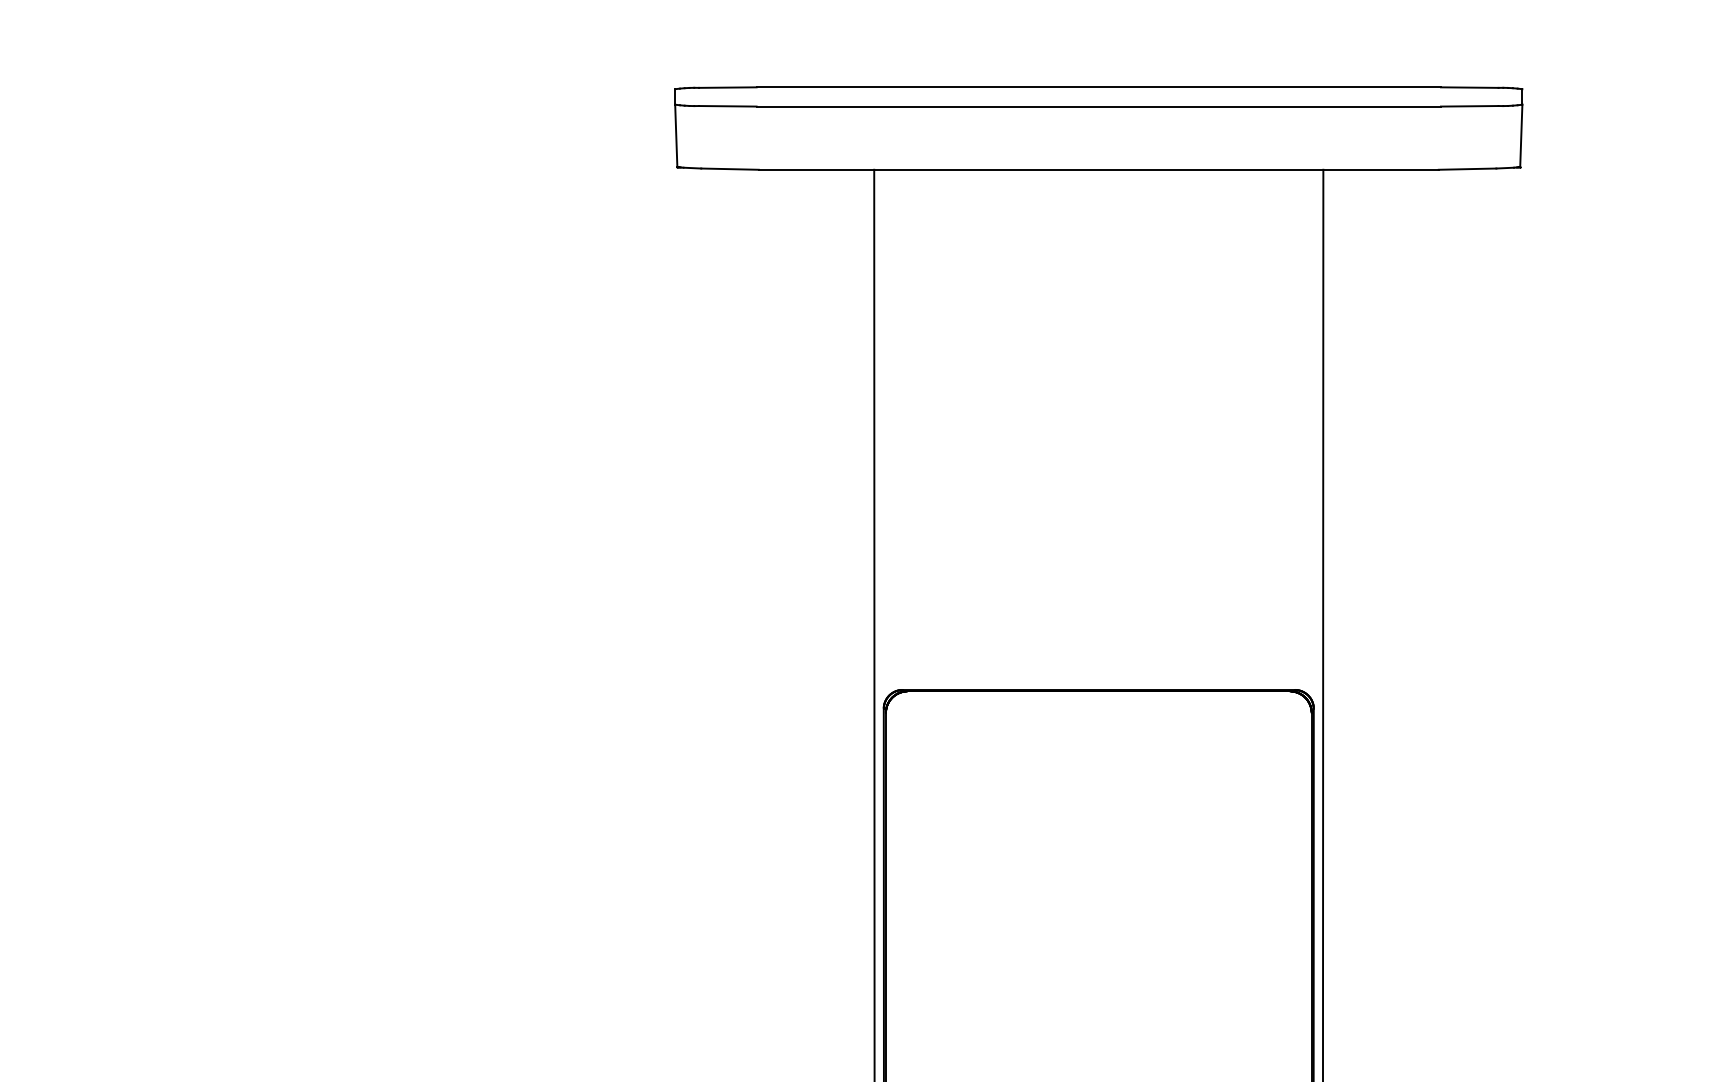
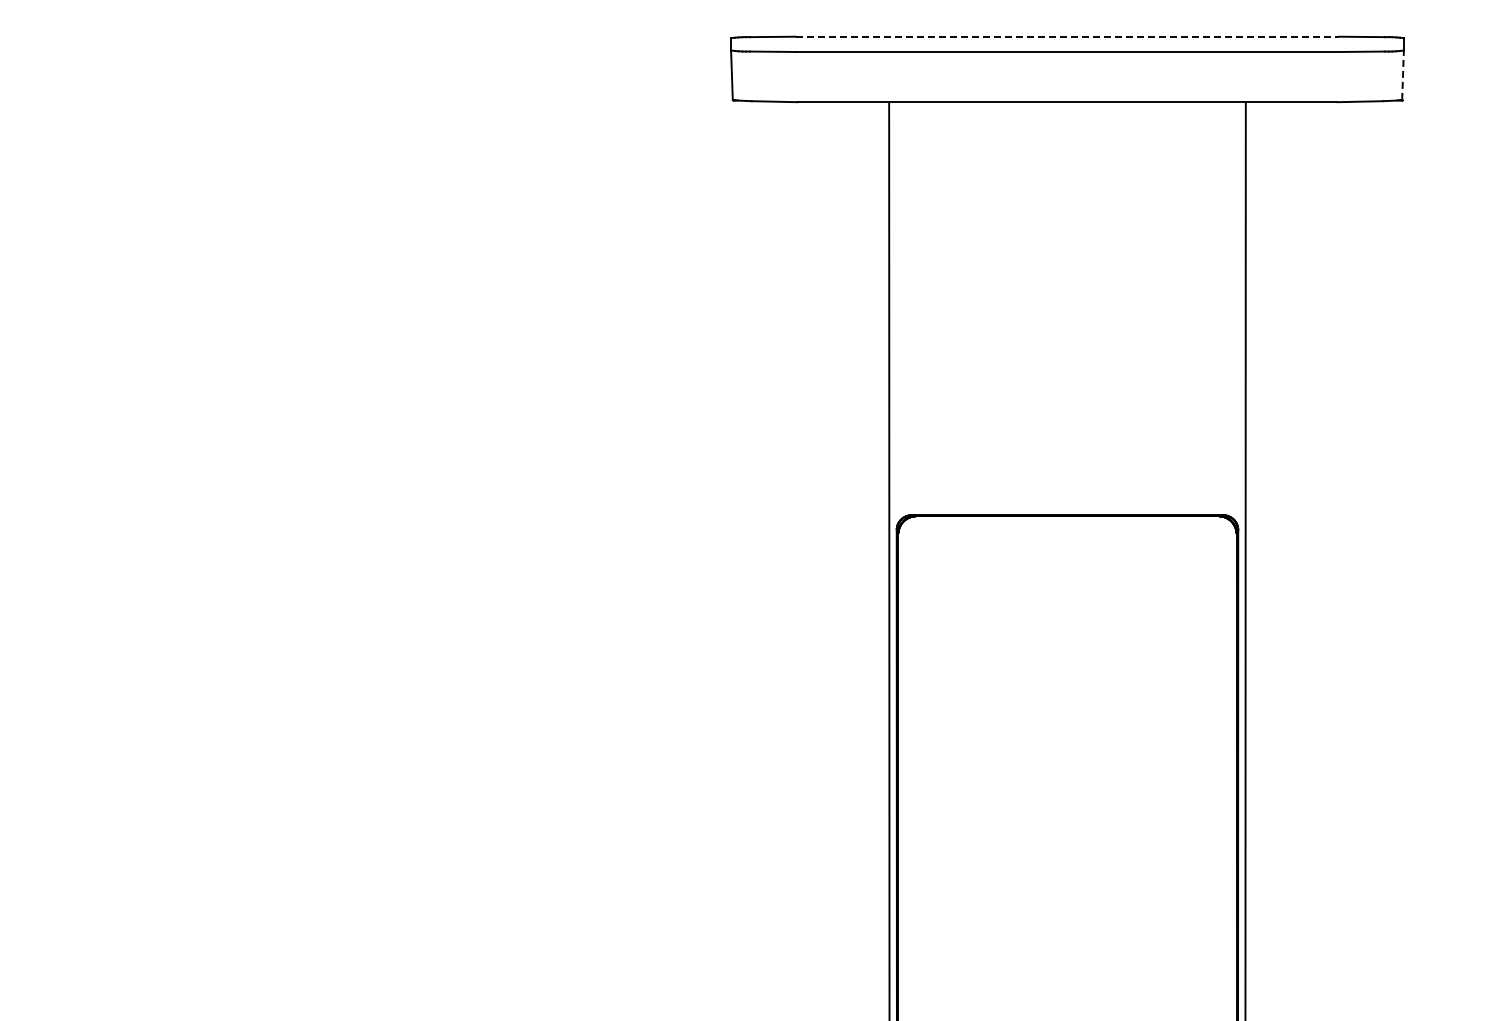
line: (1098, 87) -> (1067, 36), solid -> dashed
line: (1521, 136) -> (1403, 75), solid -> dashed

